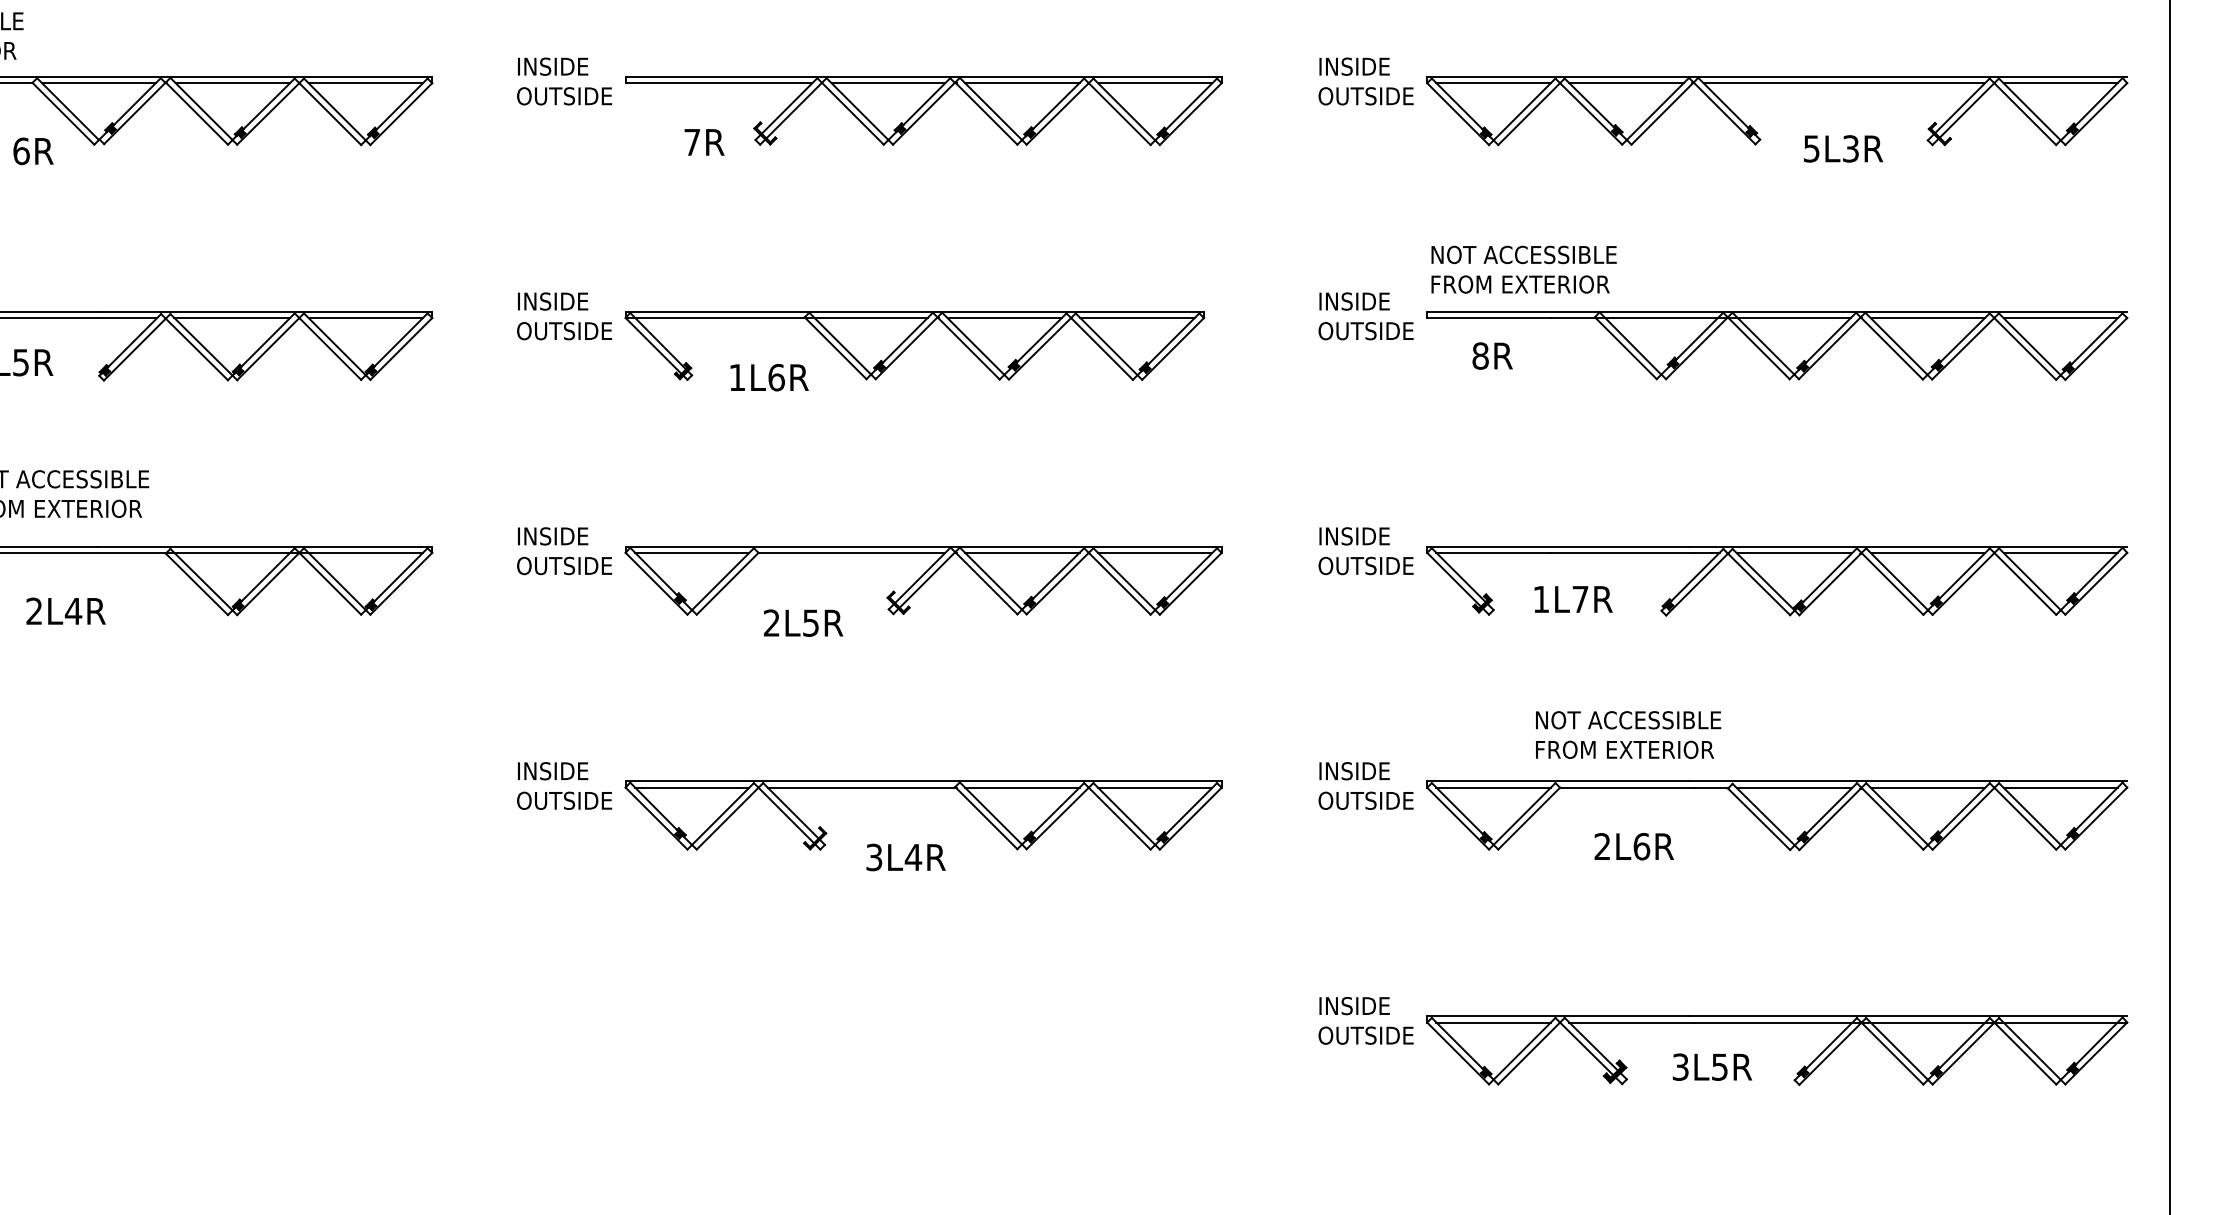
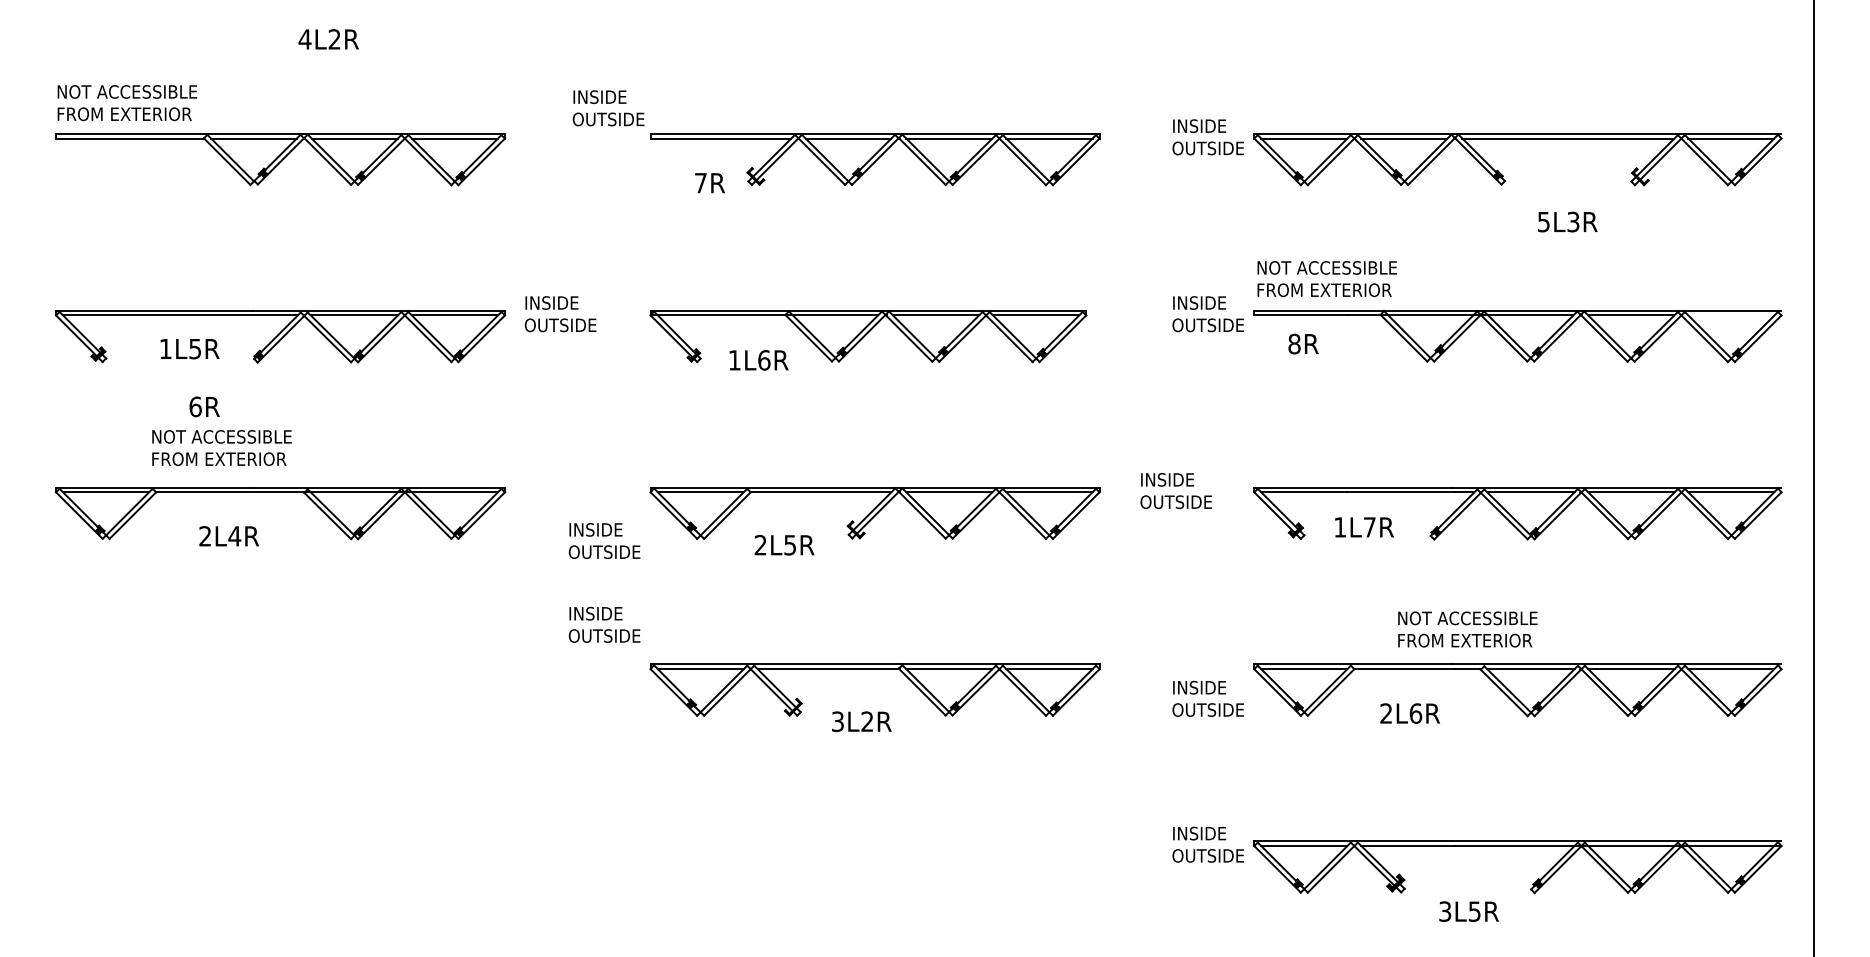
text: (564, 81) -> (608, 108), moved
text: (1843, 148) -> (1567, 221), moved
text: (33, 150) -> (204, 406), moved
text: (564, 316) -> (560, 314), moved
line: (2060, 318) -> (1731, 315), removed
text: (564, 550) -> (604, 540), moved
text: (1365, 550) -> (1175, 490), moved
text: (1627, 735) -> (1467, 629), moved
text: (564, 785) -> (604, 624), moved
text: (1365, 785) -> (1207, 698), moved
text: (912, 857) -> (866, 721), 3L4R -> 3L2R
text: (1711, 1066) -> (1468, 911), moved

